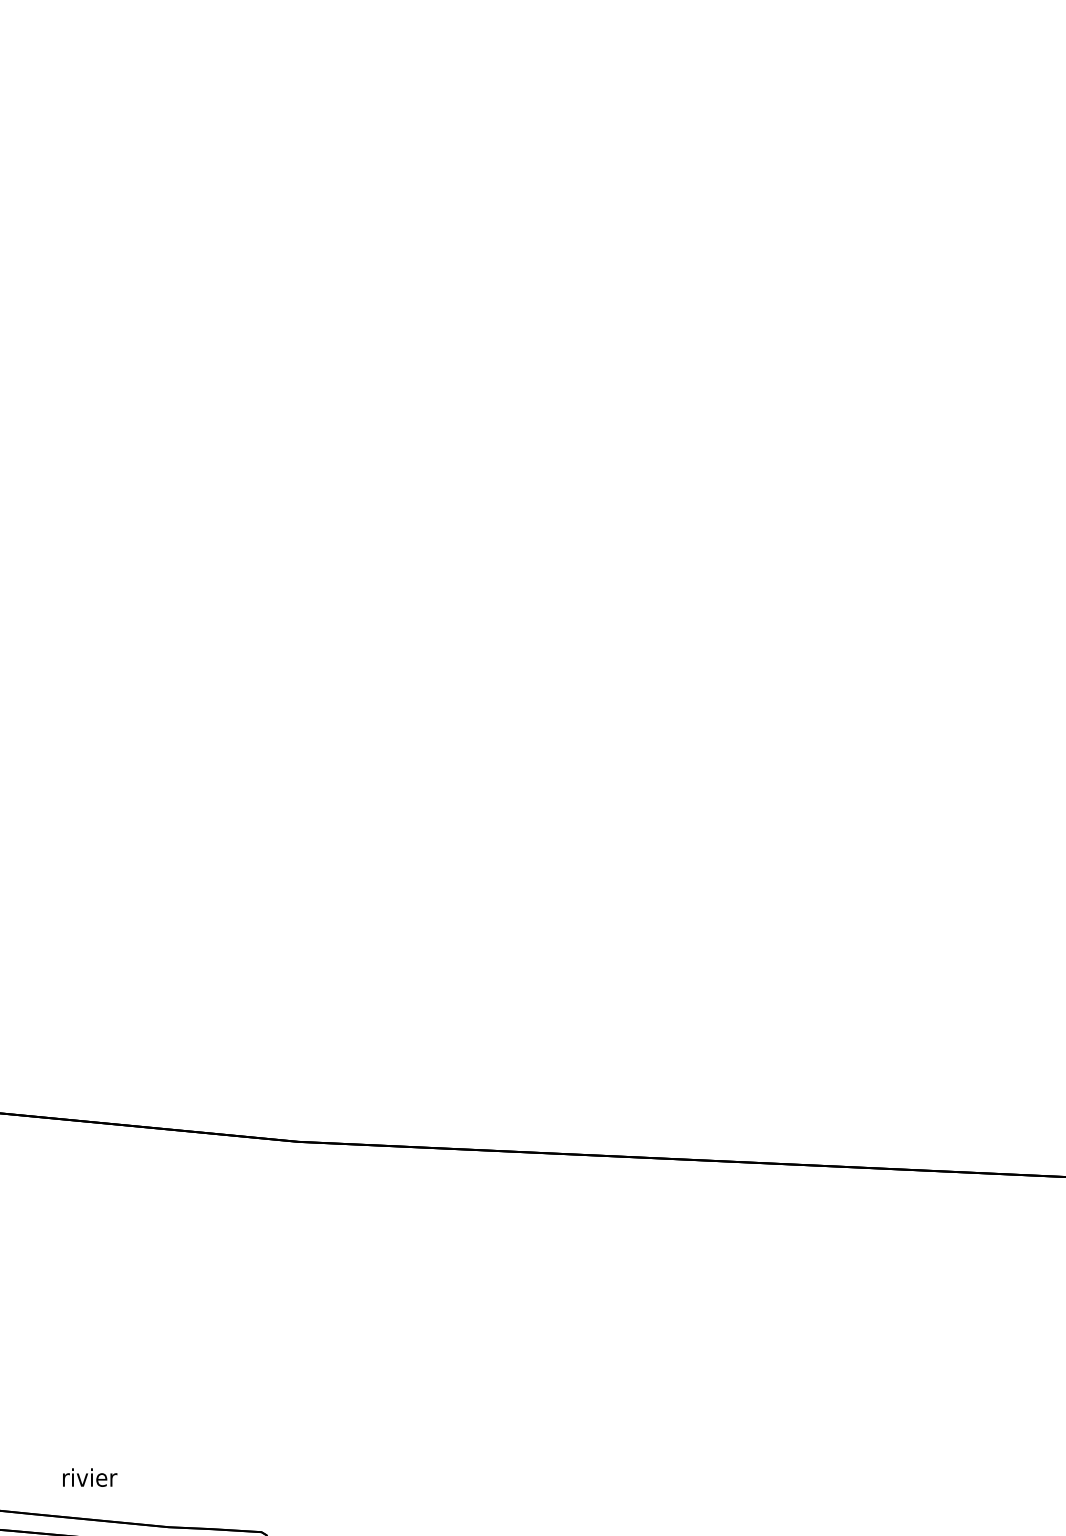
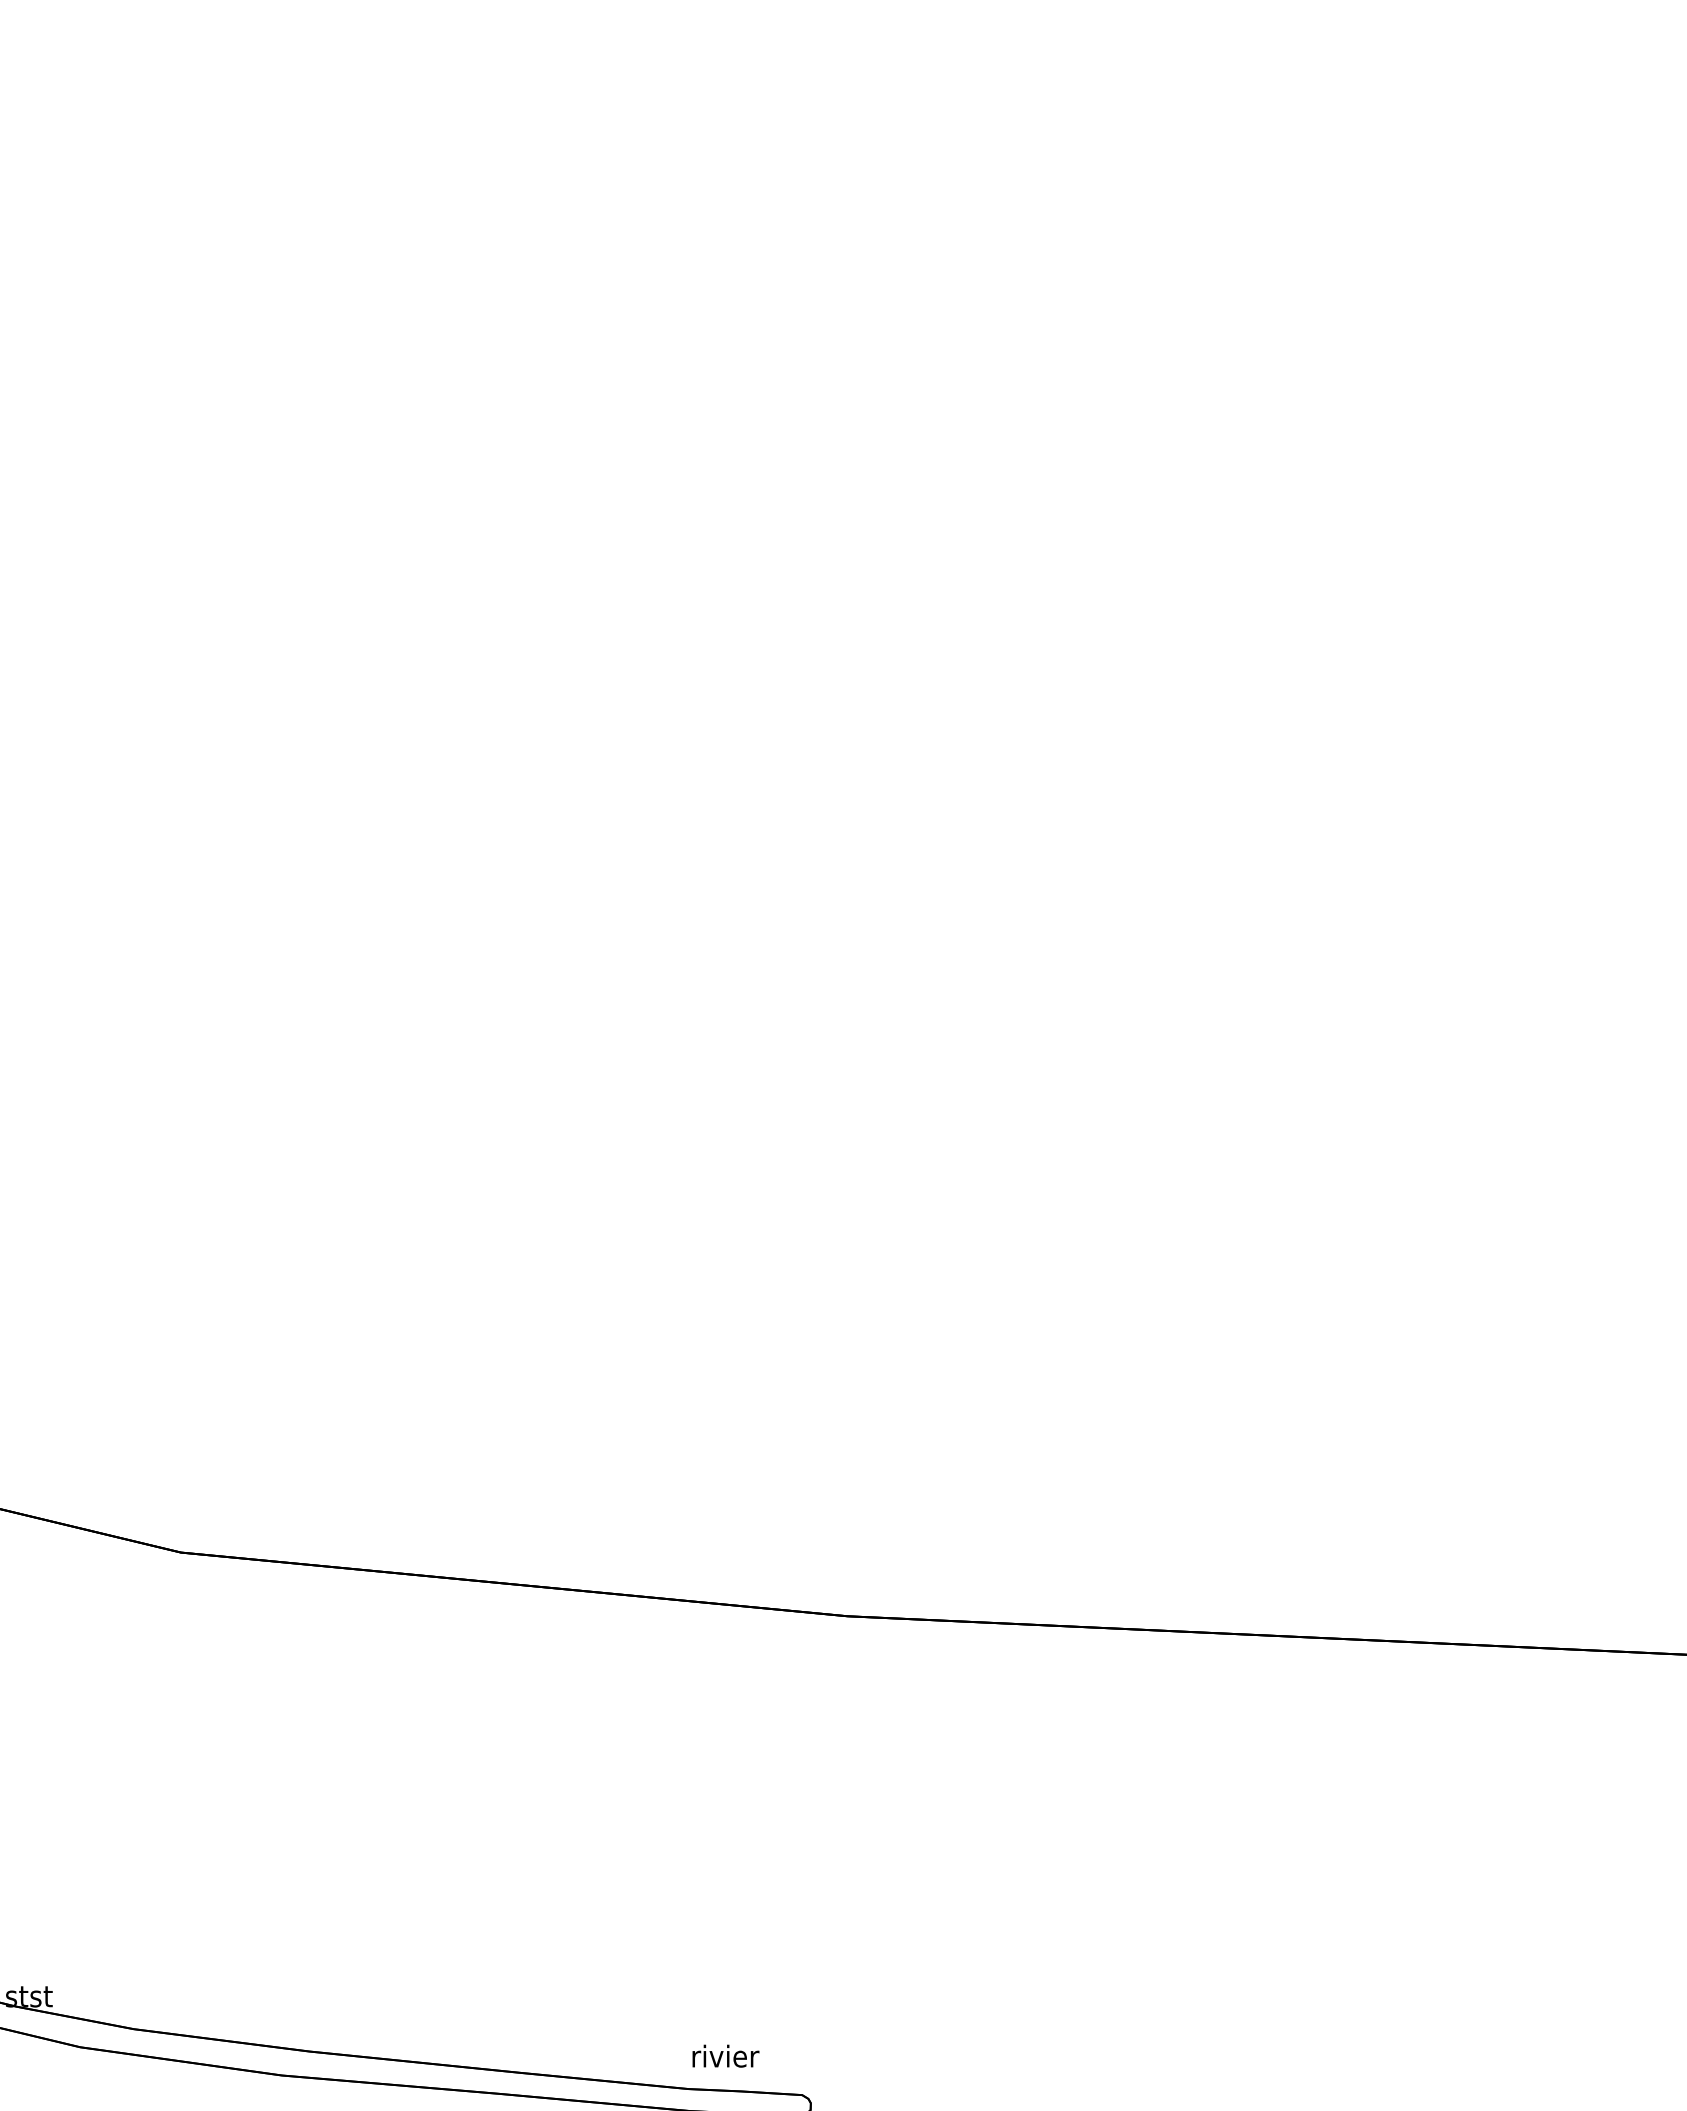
text: (89, 1477) -> (725, 2055), moved

